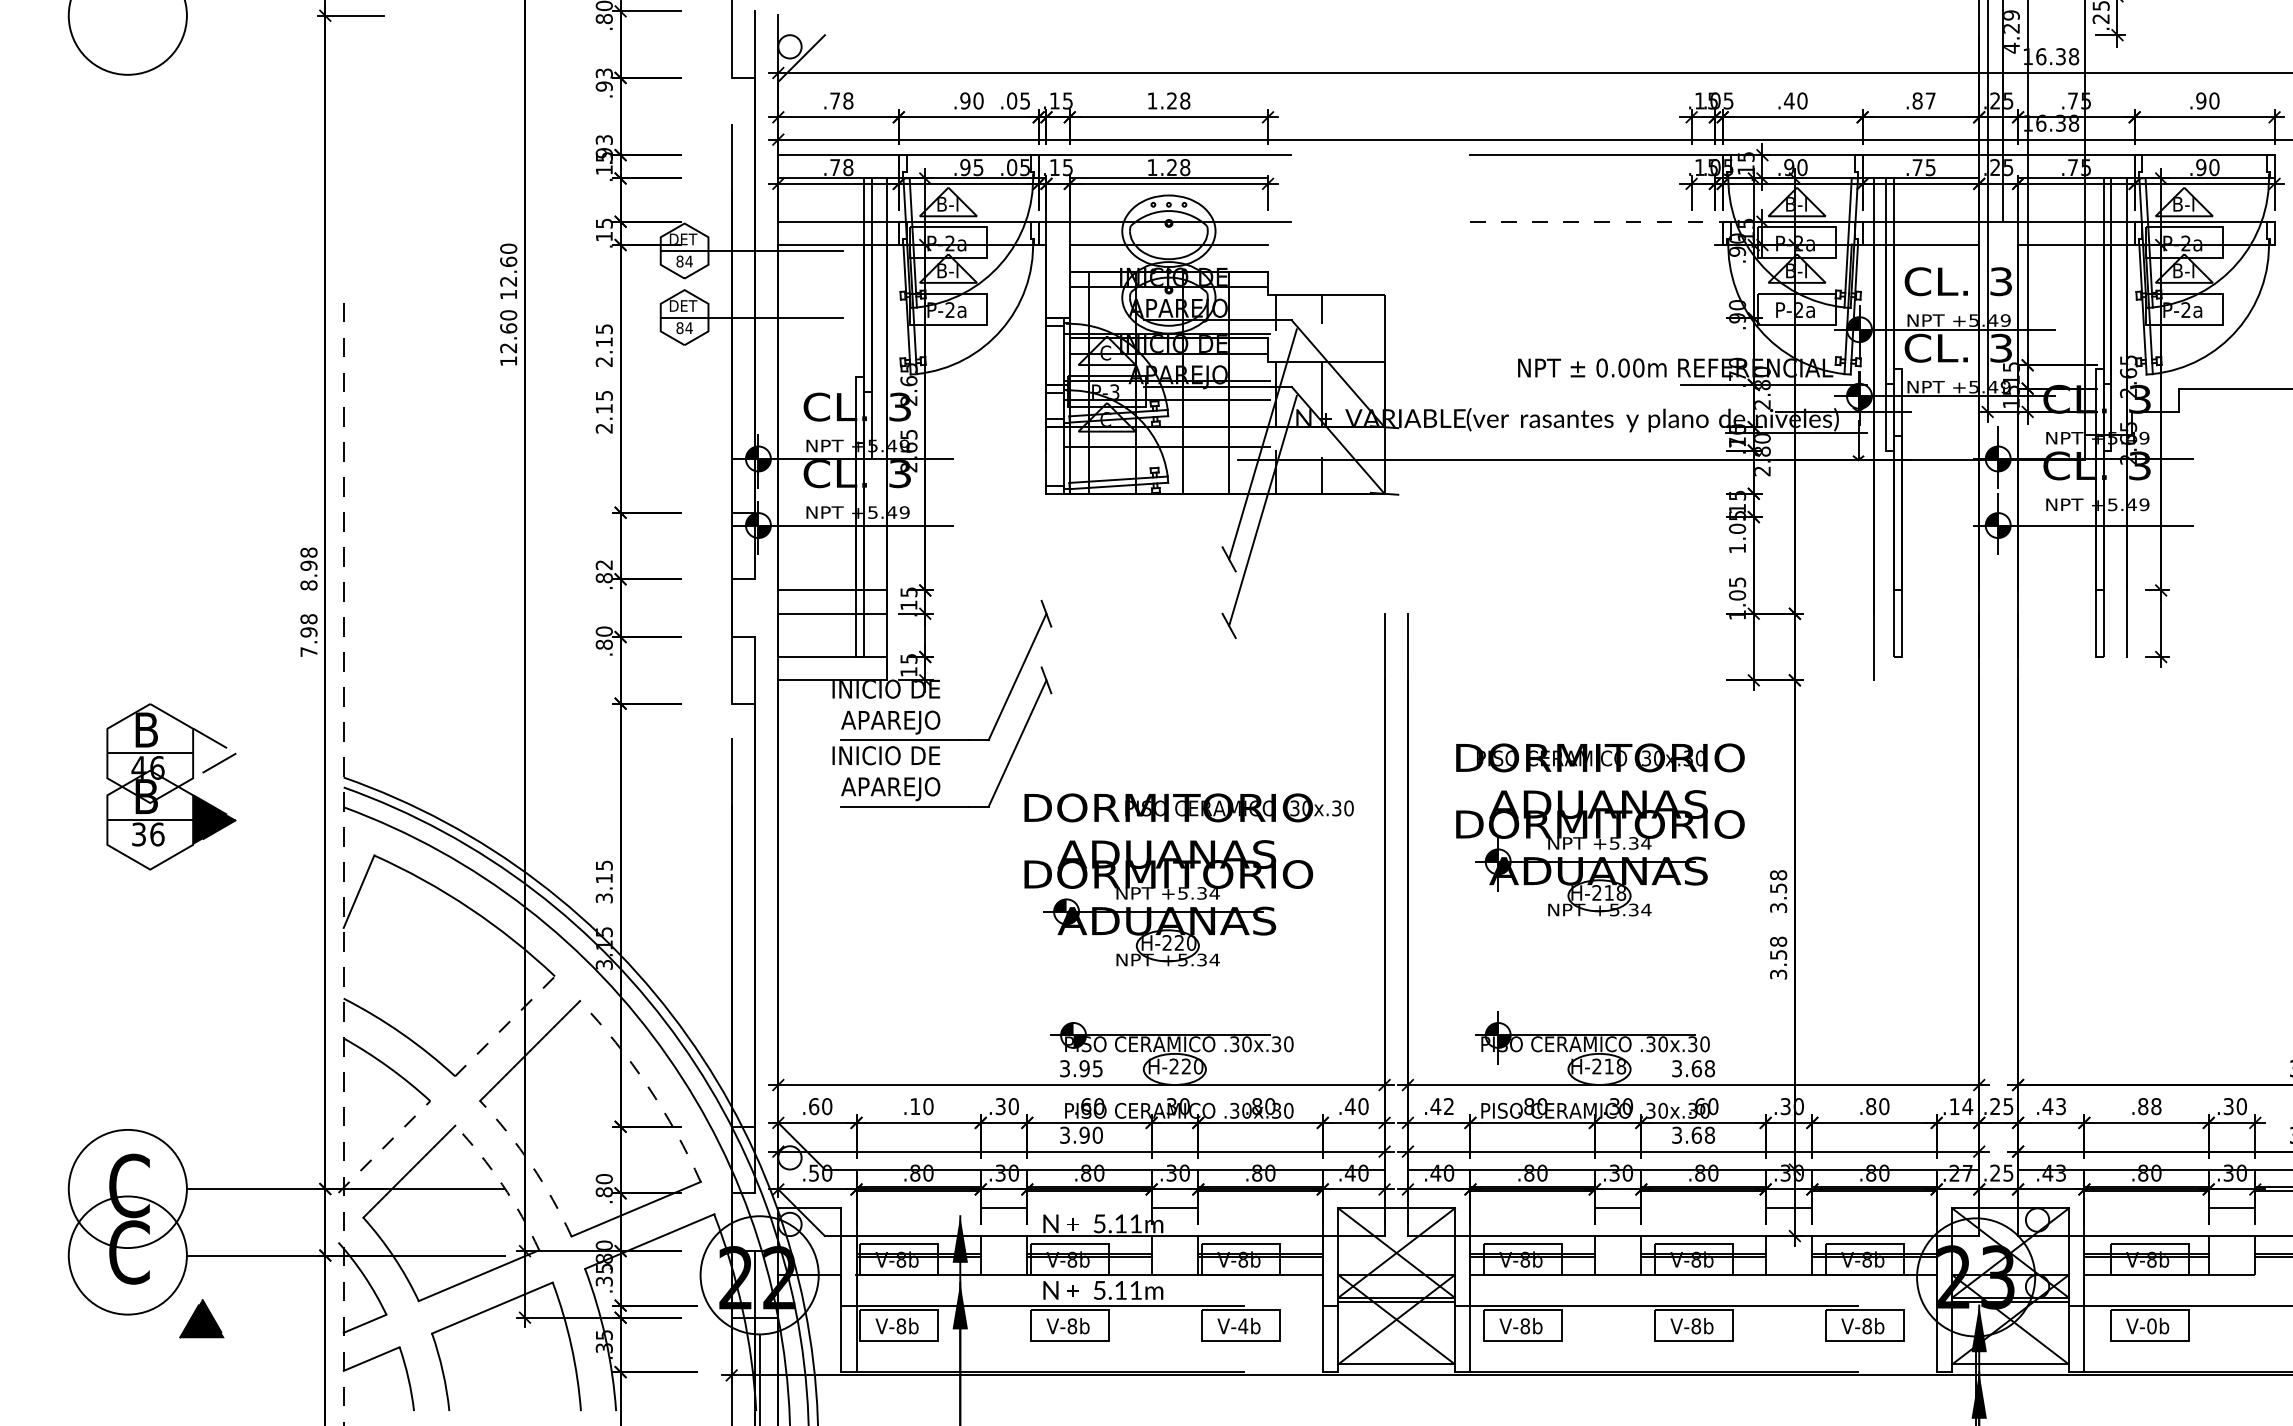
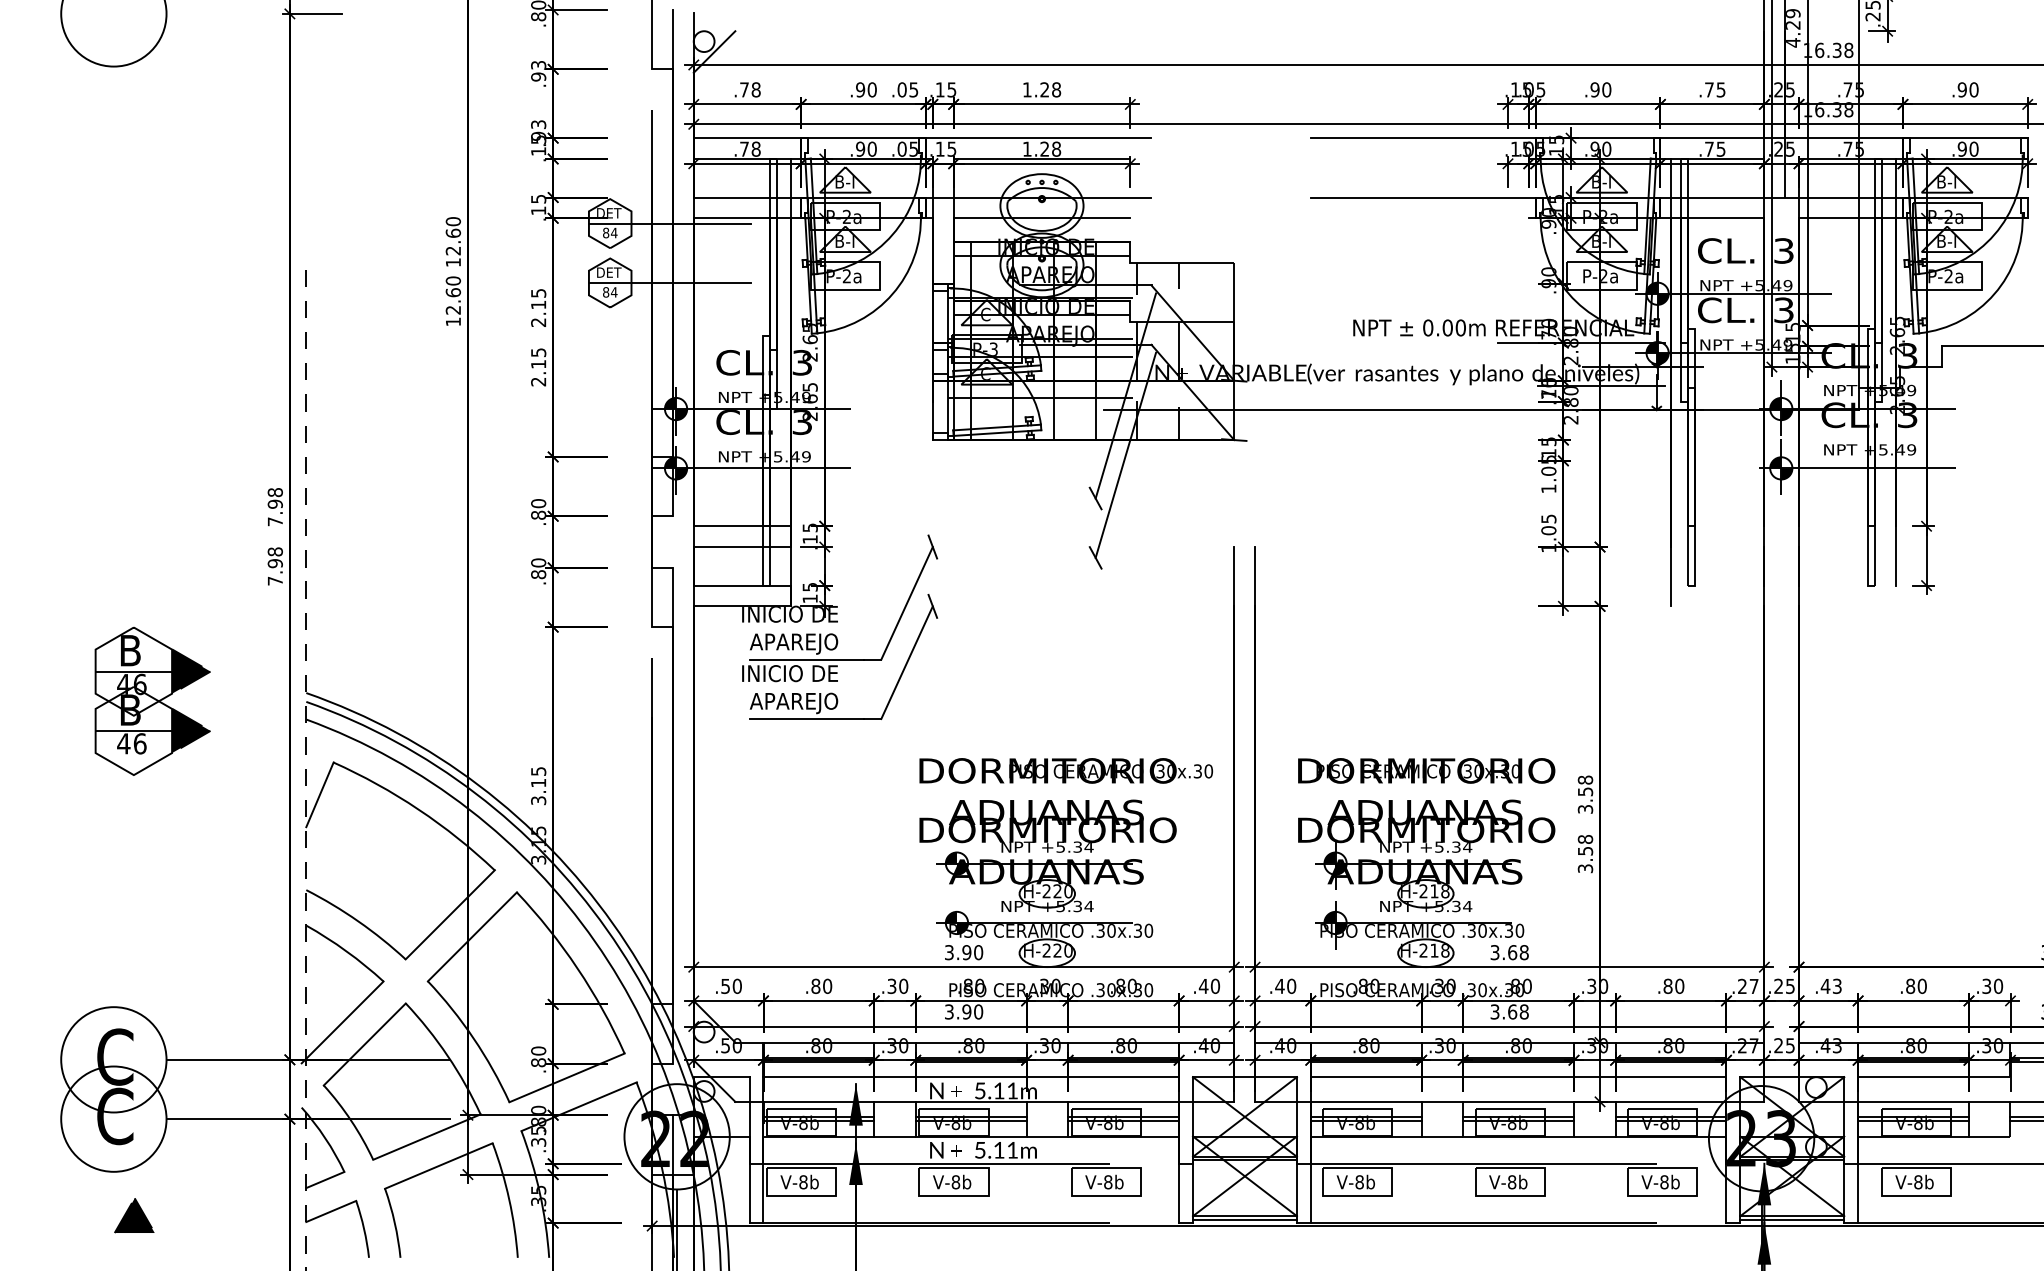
text: (1788, 100) -> (1594, 89), .40 -> .90
text: (1923, 100) -> (1714, 89), .87 -> .75
text: (978, 167) -> (872, 149), .95 -> .90
line: (1596, 221) -> (1423, 197), dashed -> solid
text: (603, 564) -> (537, 503), .82 -> .80
text: (308, 585) -> (274, 521), 8.98 -> 7.98
fill: (214, 753) -> (191, 671), added
part: (1600, 829) -> (1426, 834), moved
text: (138, 834) -> (123, 743), 36 -> 46
part: (1188, 879) -> (1065, 834), moved
line: (505, 1026) -> (450, 914), dashed -> solid
text: (1097, 1068) -> (978, 952), 3.95 -> 3.90
arc: (647, 1086) -> (577, 968), dashed -> solid
text: (814, 1106) -> (726, 986), .60 -> .50
text: (915, 1106) -> (816, 986), .10 -> .80
text: (1086, 1106) -> (968, 986), .60 -> .80
text: (1448, 1106) -> (1291, 986), .42 -> .40
text: (1700, 1106) -> (1515, 986), .60 -> .80
text: (1961, 1106) -> (1748, 986), .14 -> .27
text: (2156, 1106) -> (1922, 986), .88 -> .80
line: (384, 1147) -> (342, 1022), dashed -> solid
arc: (531, 1165) -> (473, 1038), dashed -> solid
arc: (502, 1184) -> (447, 1055), dashed -> solid
line: (918, 1208) -> (818, 1077), added
line: (1089, 1208) -> (971, 1077), added
line: (1260, 1208) -> (1123, 1077), added
line: (1532, 1208) -> (1366, 1077), added
line: (1703, 1208) -> (1518, 1077), added
line: (1874, 1208) -> (1671, 1077), added
line: (2146, 1208) -> (1913, 1077), added
part: (201, 1318) -> (134, 1215), moved
text: (1243, 1326) -> (1108, 1182), V-4b -> V-8b
text: (2151, 1326) -> (1917, 1182), V-0b -> V-8b
line: (1396, 1368) -> (1244, 1219), added
line: (2010, 1368) -> (1792, 1219), added

